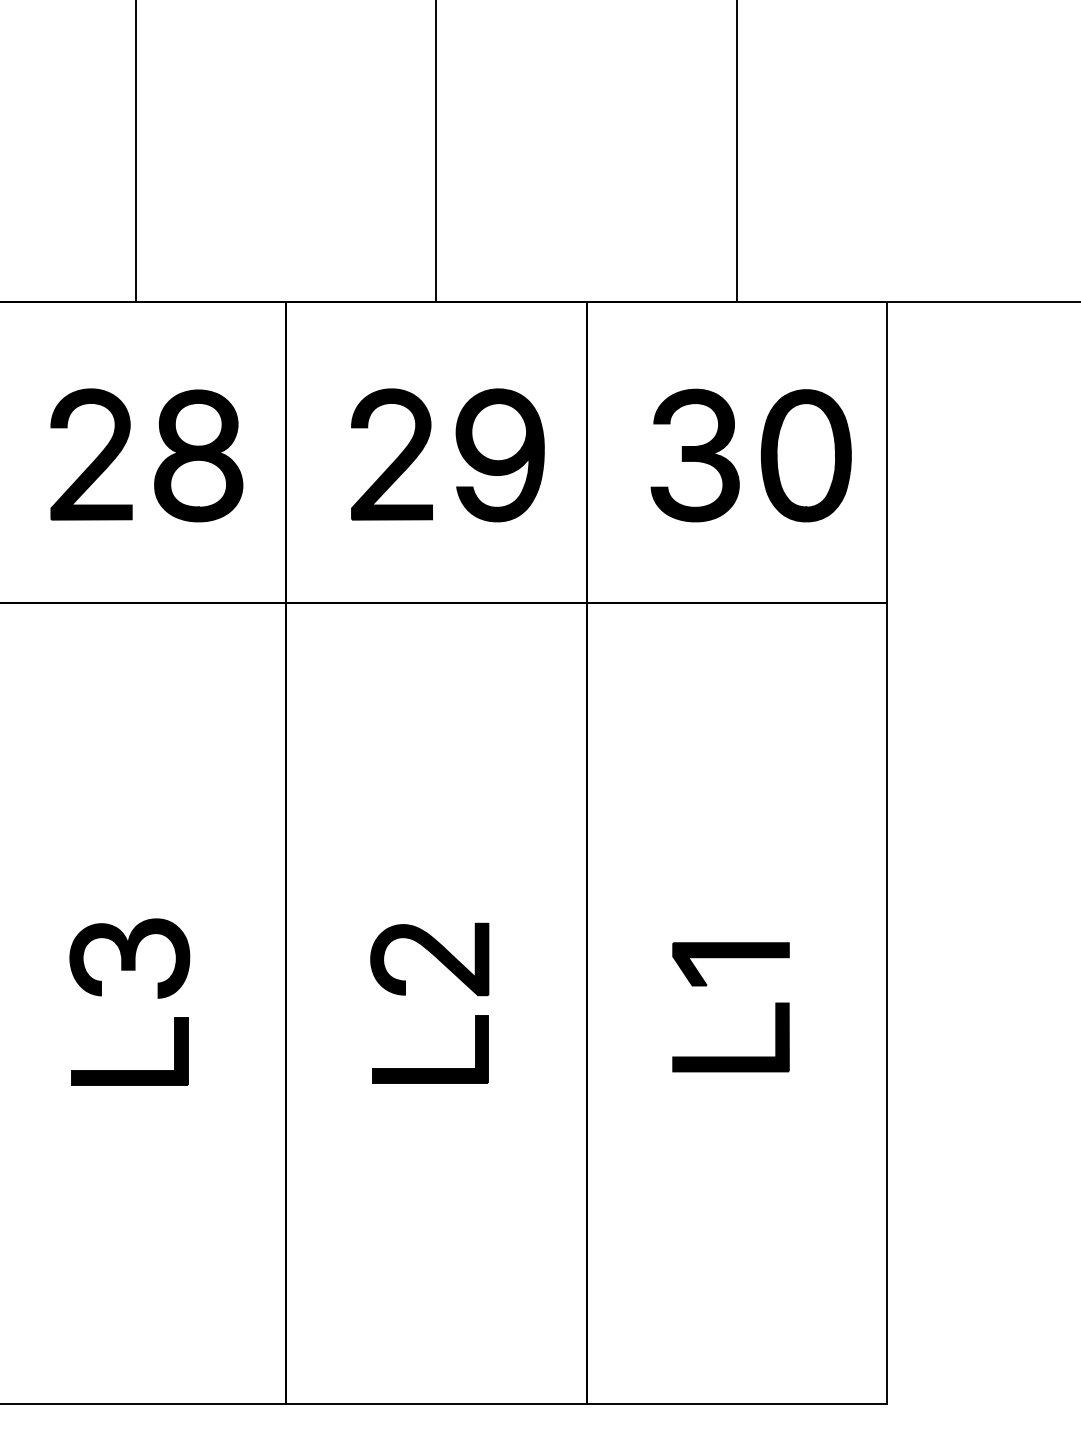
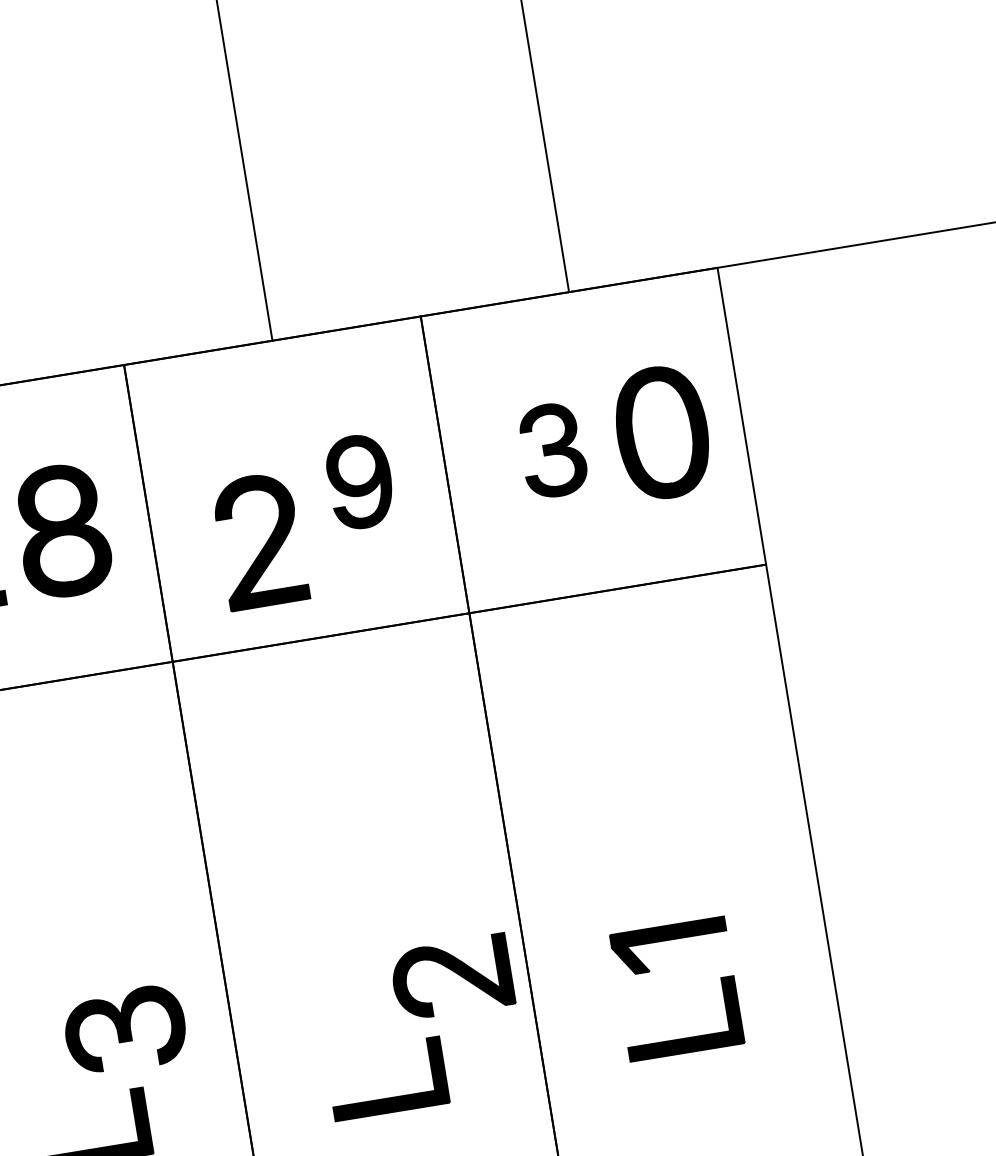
part: (499, 455) -> (359, 482), size x0.7
part: (694, 455) -> (552, 450), size x0.7
part: (396, 458) -> (265, 544), moved
part: (129, 958) -> (125, 1030), moved
part: (429, 959) -> (451, 977), moved

